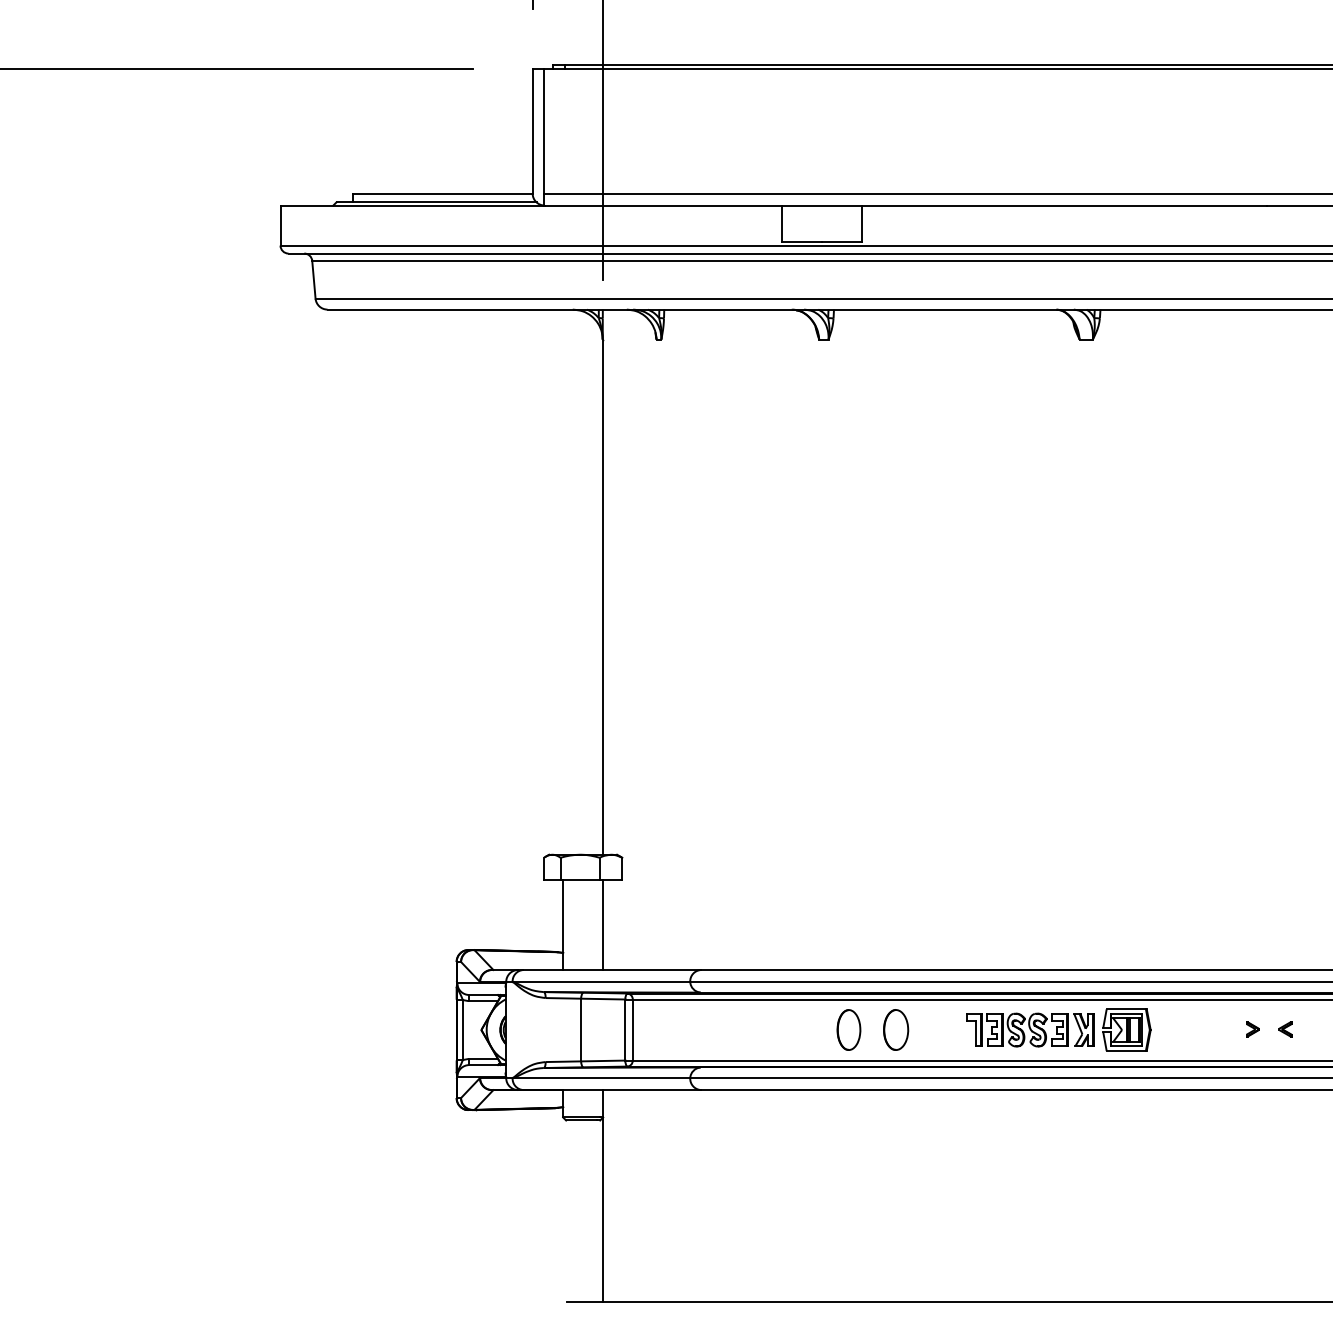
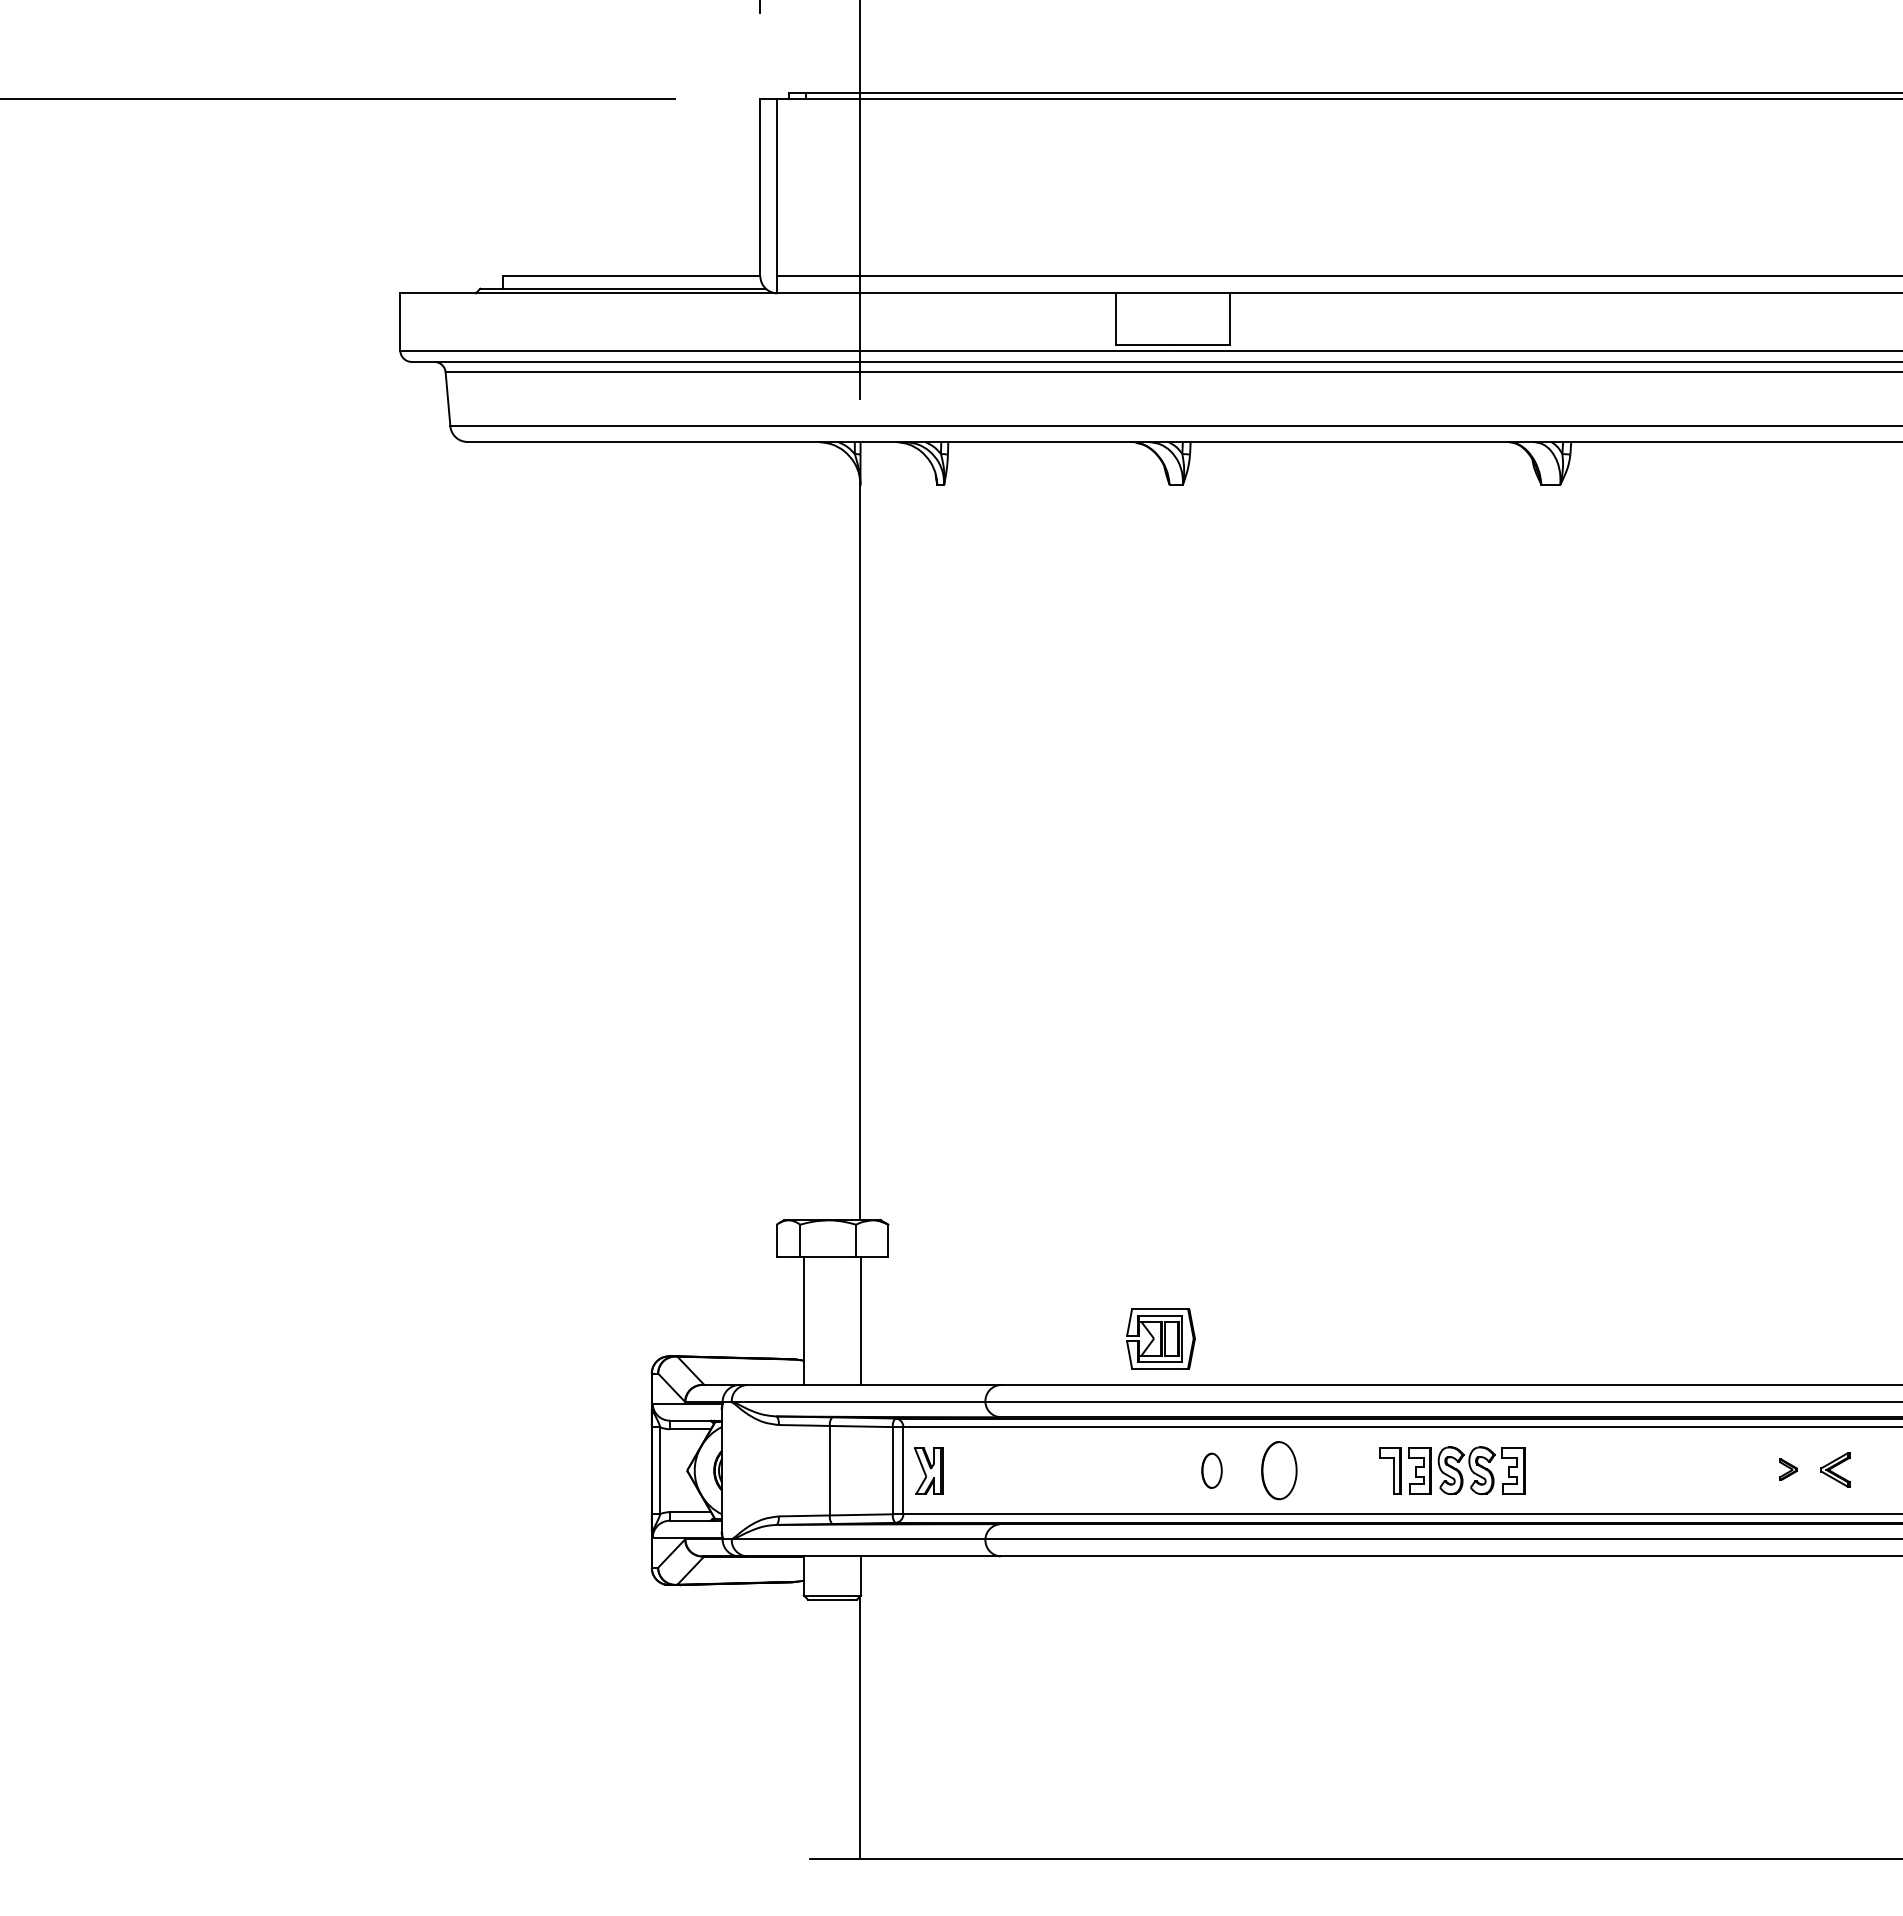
part: (848, 1029) -> (1211, 1470), size x0.6
part: (1083, 1029) -> (928, 1470), moved
part: (1126, 1029) -> (1160, 1338), moved
part: (1285, 1029) -> (1835, 1469), size x1.6

